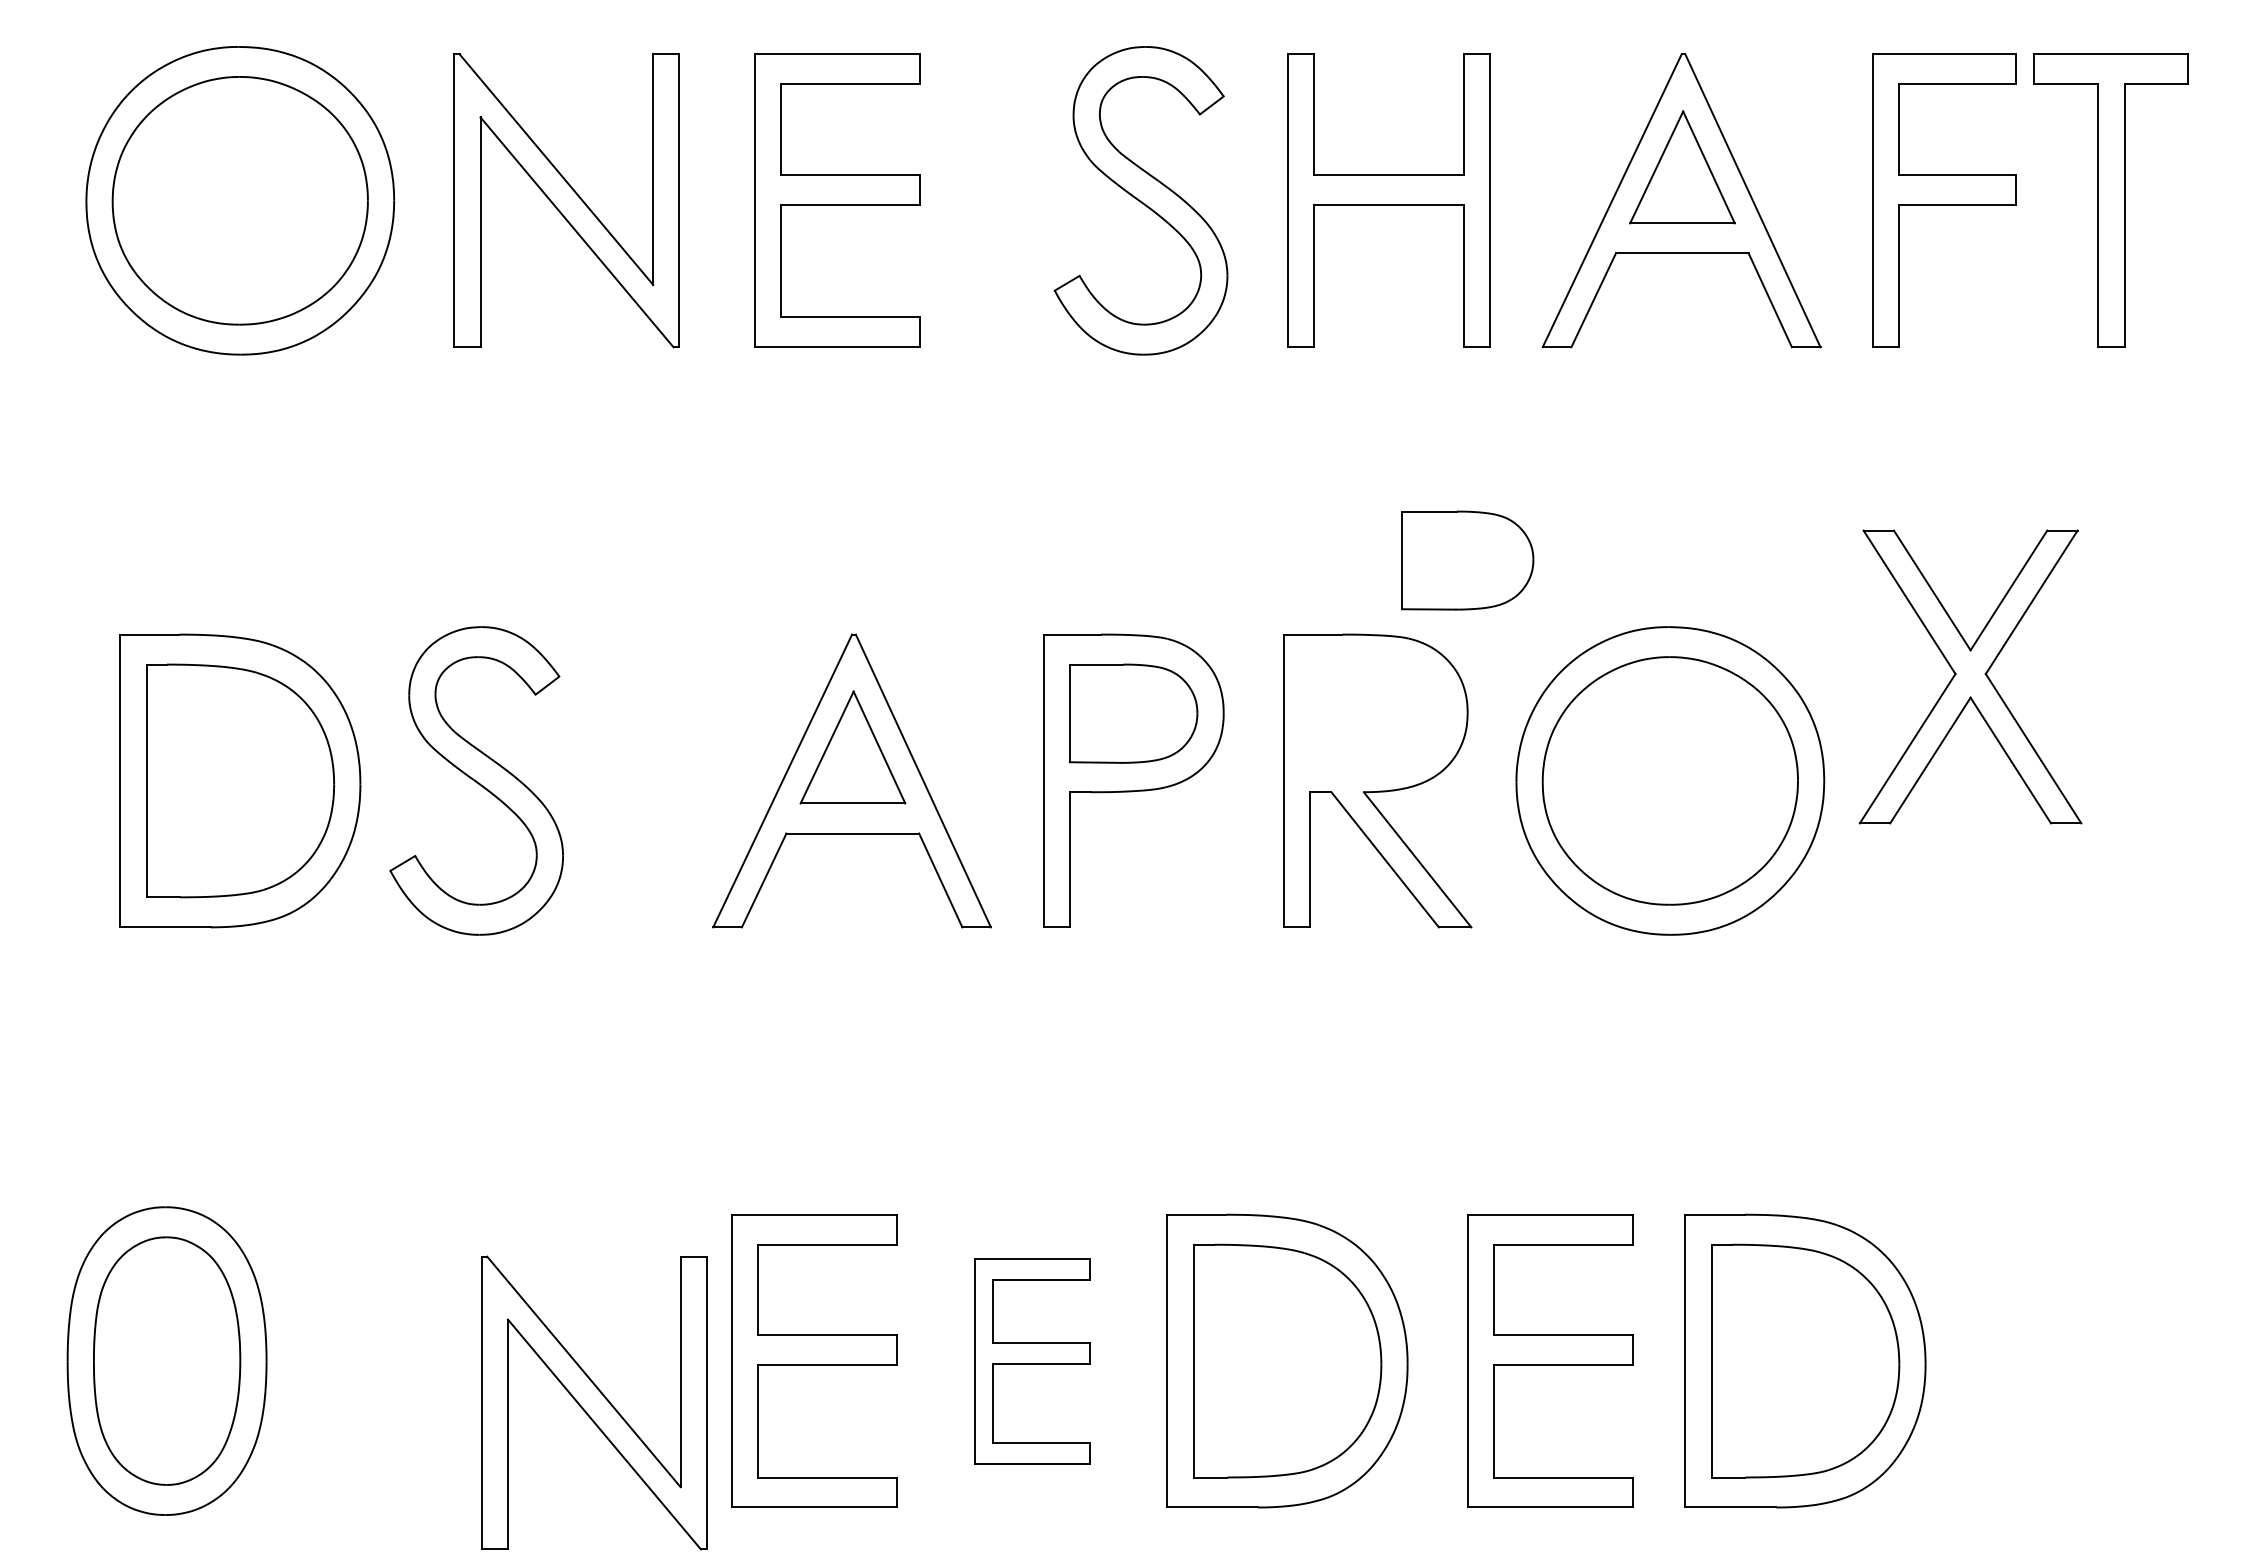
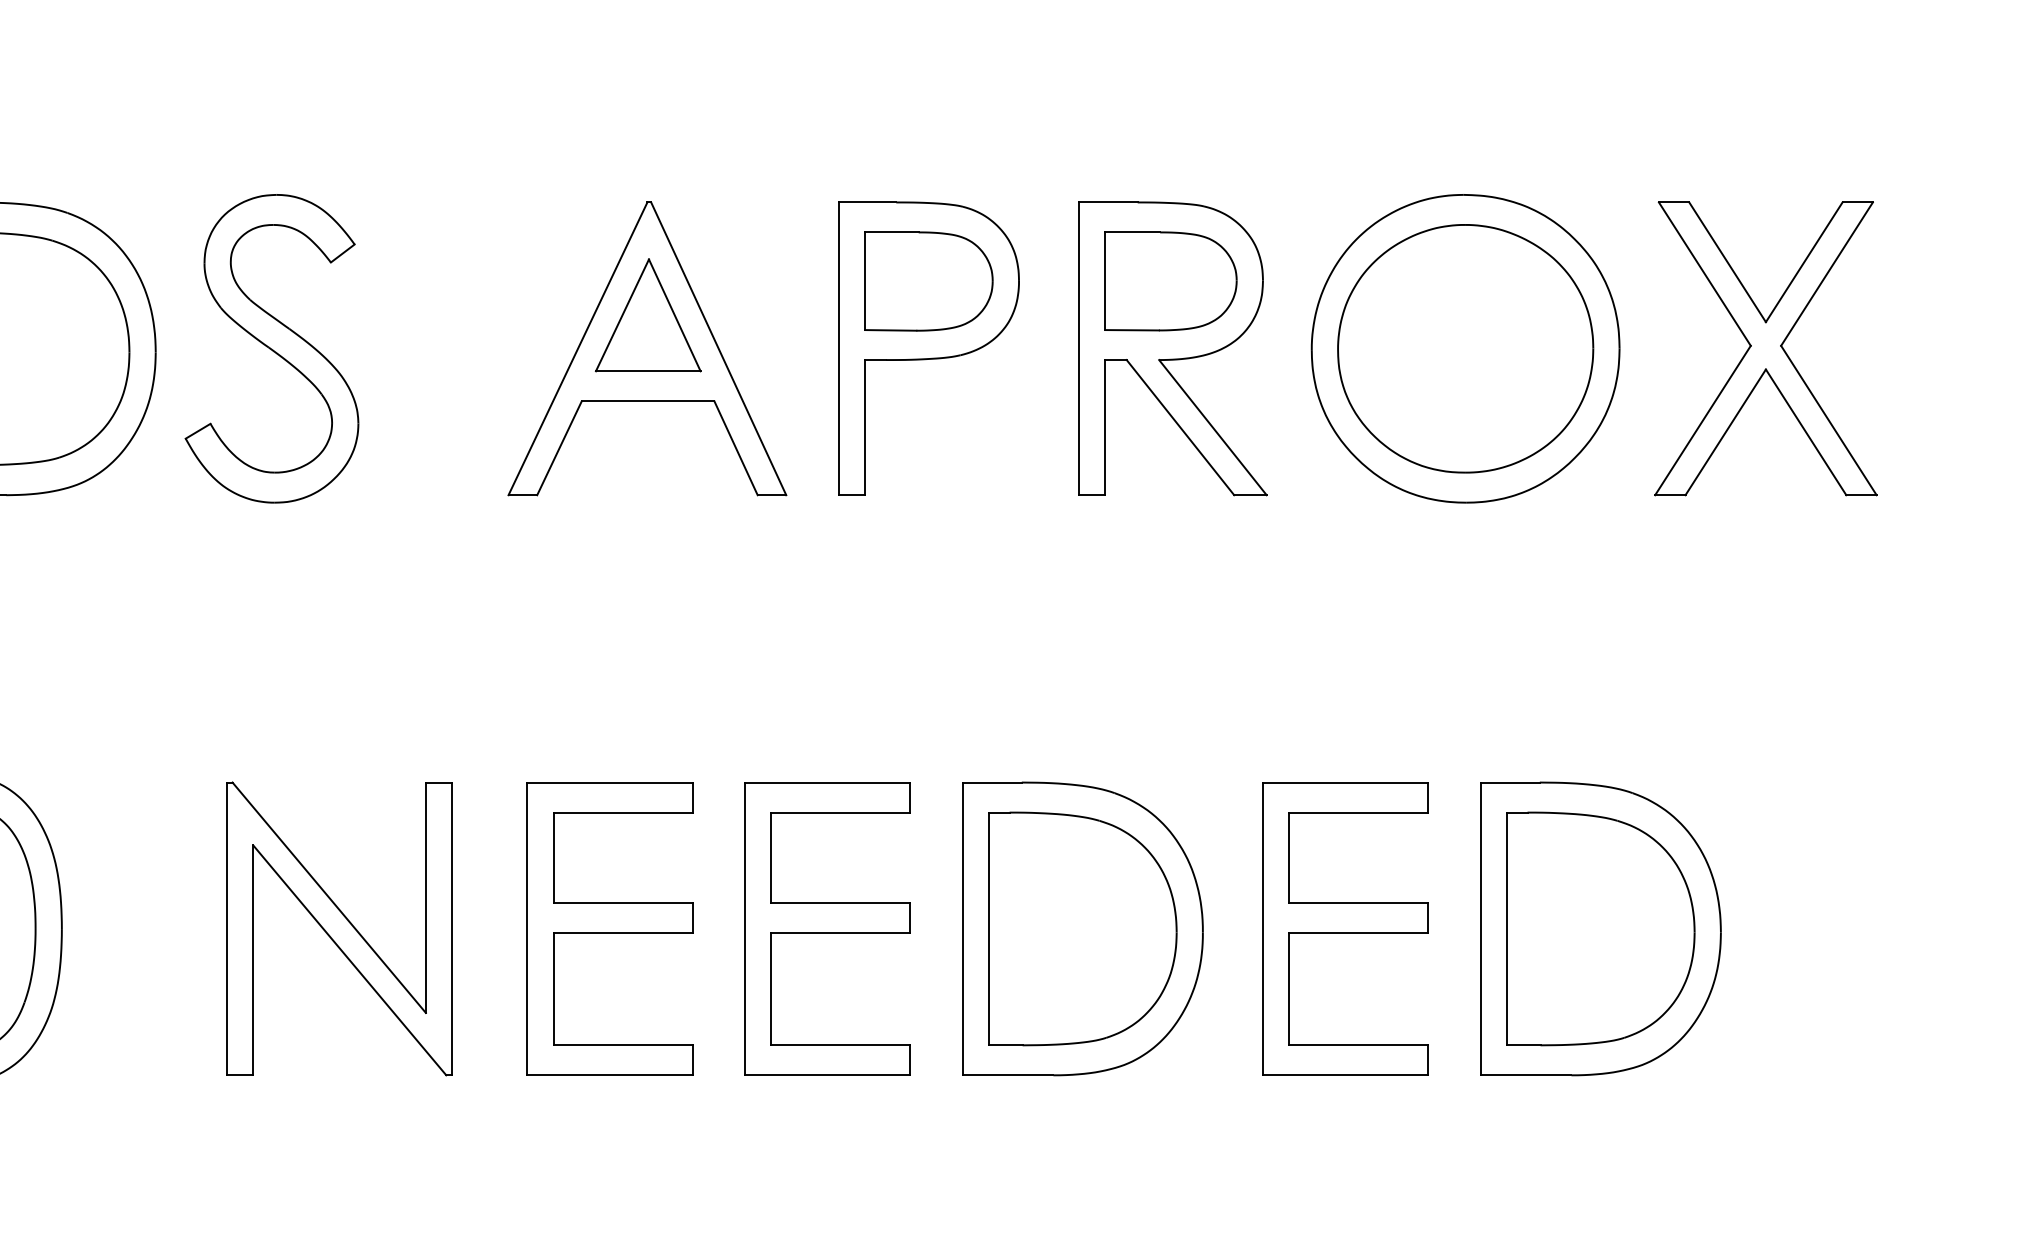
part: (1467, 560) -> (1170, 281), moved
part: (1970, 676) -> (1765, 348), moved
part: (1032, 1360) -> (827, 928), size x1.43
part: (594, 1402) -> (339, 928), moved

